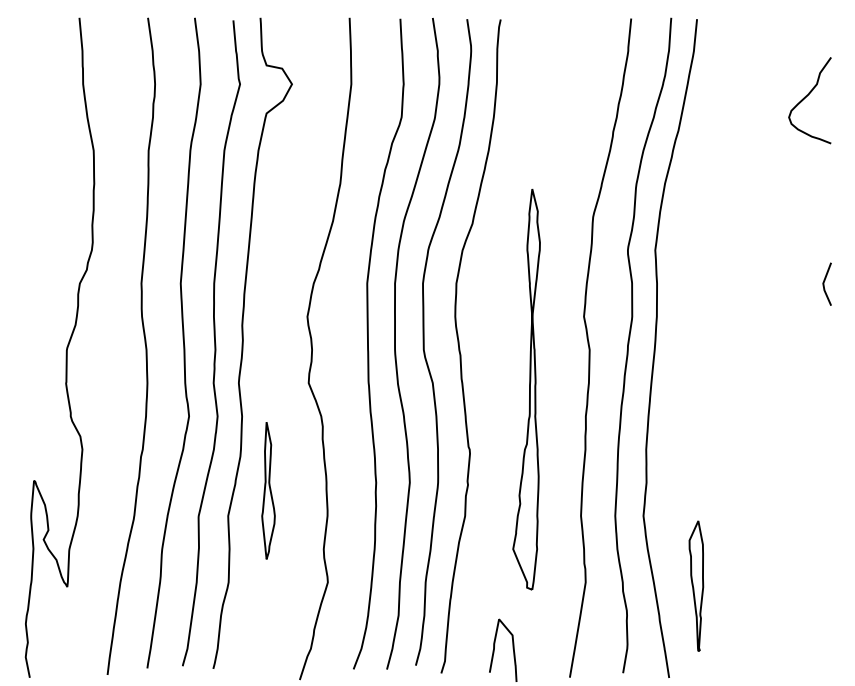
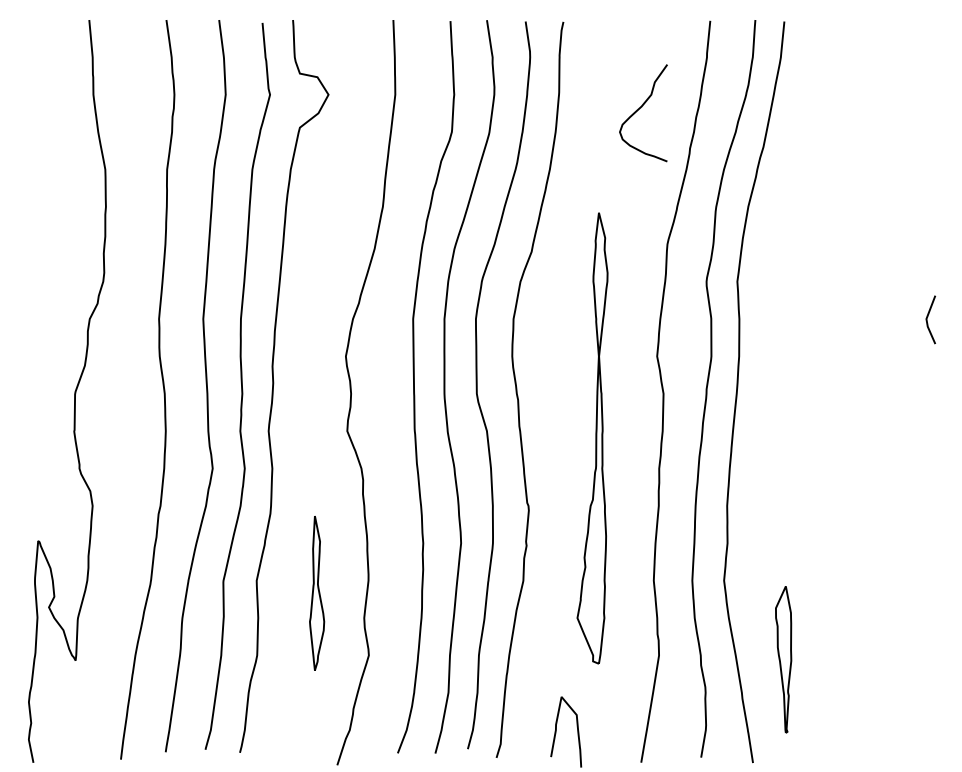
curve: (806, 97) -> (639, 109), moved
part: (268, 490) -> (317, 593), moved

